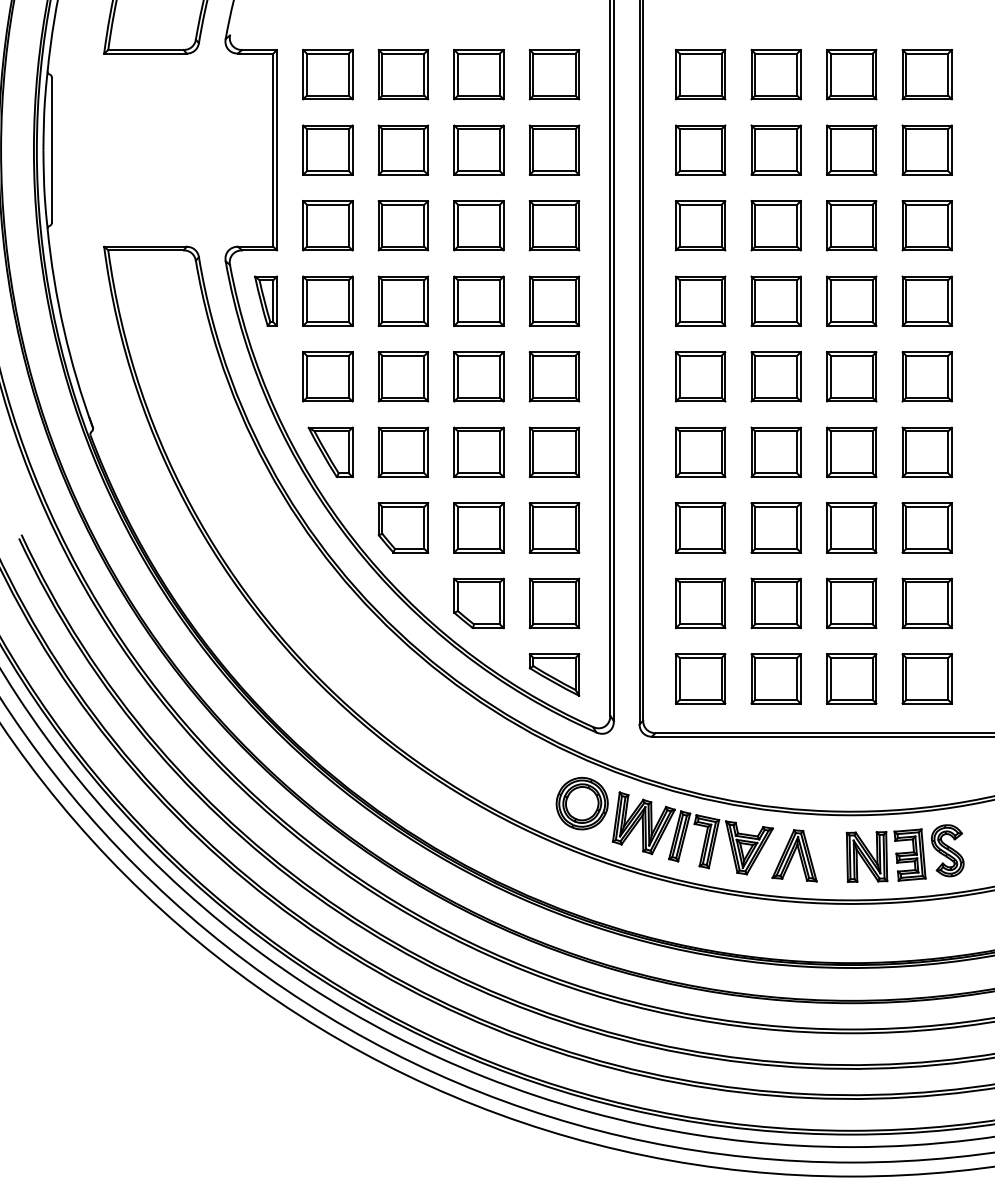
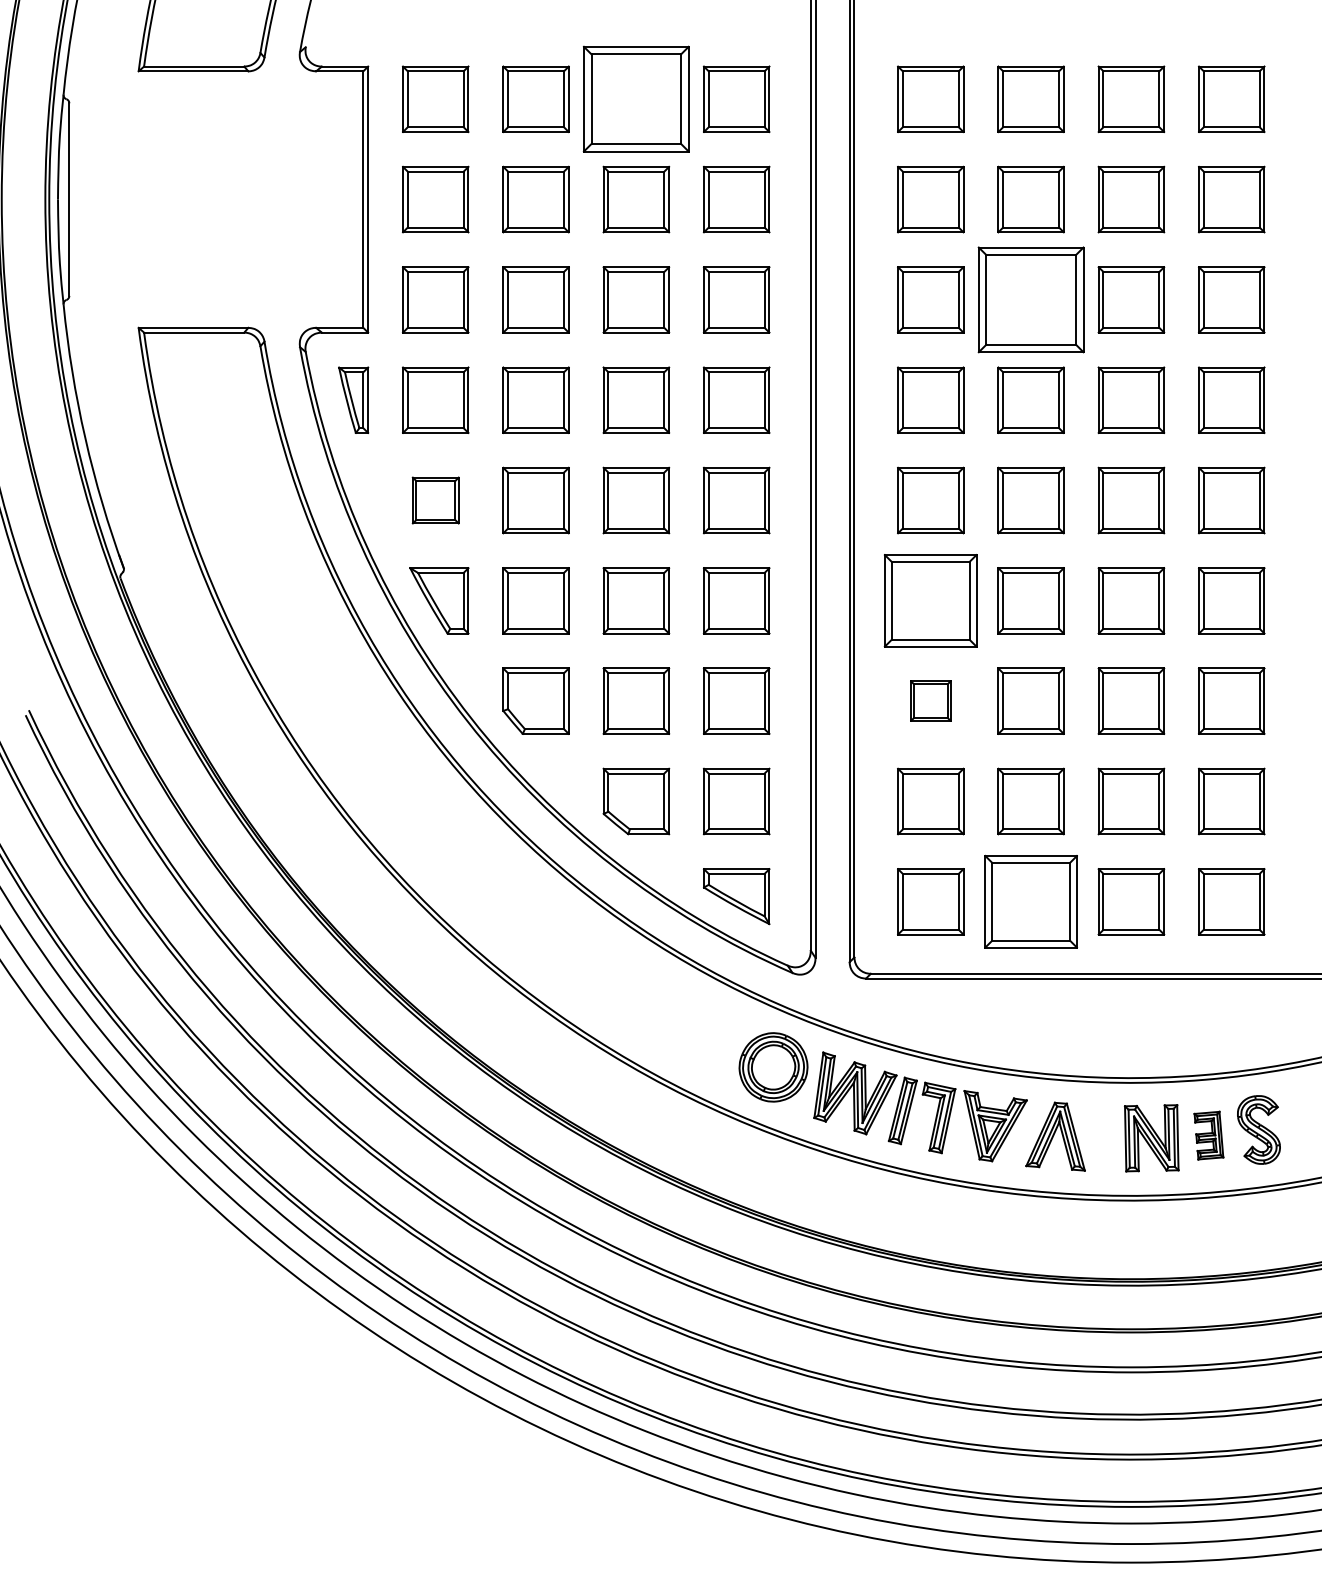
part: (479, 74) -> (636, 99), size x1.6
part: (775, 225) -> (1030, 299), size x1.6
part: (327, 376) -> (435, 500), size x0.7
part: (700, 452) -> (930, 600), size x1.4
part: (700, 527) -> (930, 700), size x0.6
part: (775, 678) -> (1030, 901), size x1.4
part: (909, 854) -> (1208, 1135), size x0.7

